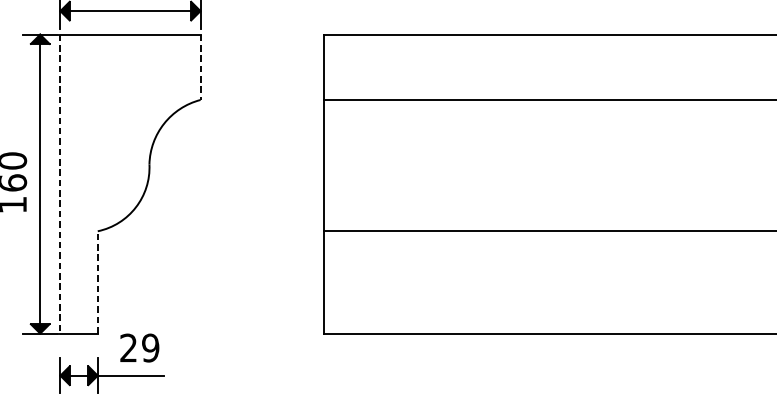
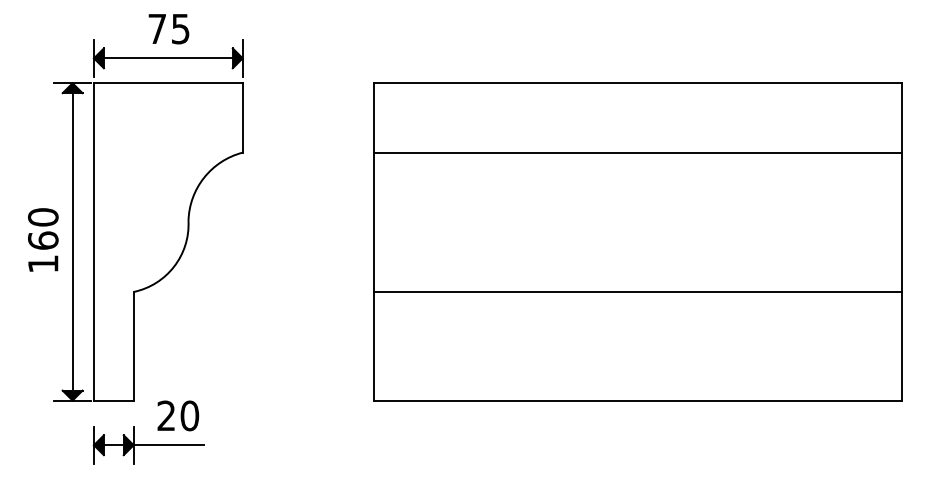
line: (200, 66) -> (242, 117), dashed -> solid
line: (59, 183) -> (93, 241), dashed -> solid
line: (97, 281) -> (133, 345), dashed -> solid
text: (150, 347) -> (189, 415), 29 -> 20

